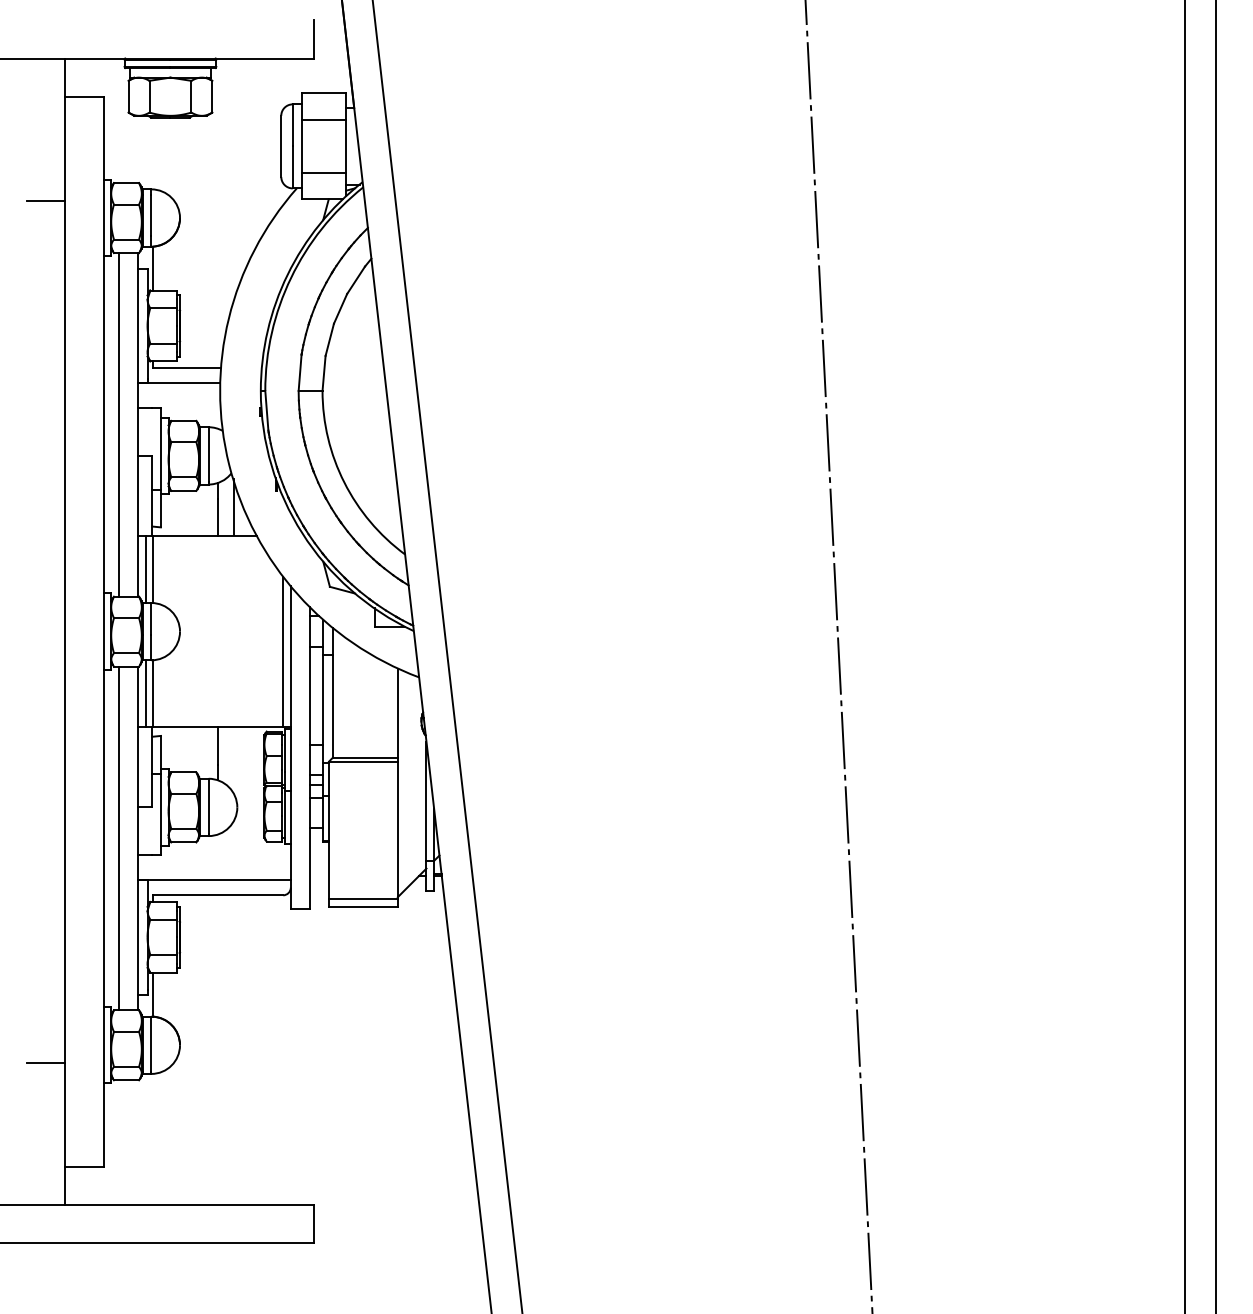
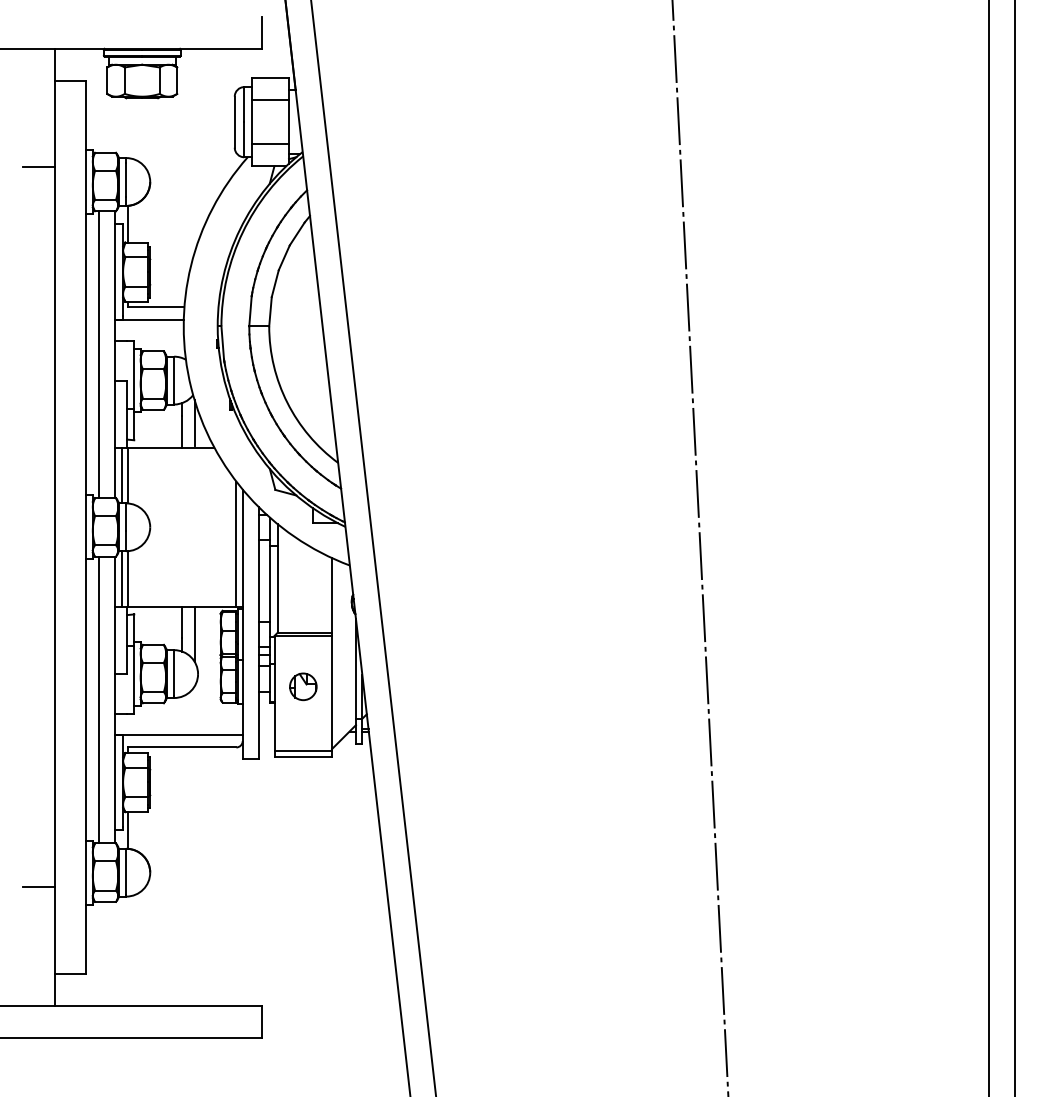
line: (233, 760) -> (194, 634), added
part: (363, 822) -> (303, 686), added

